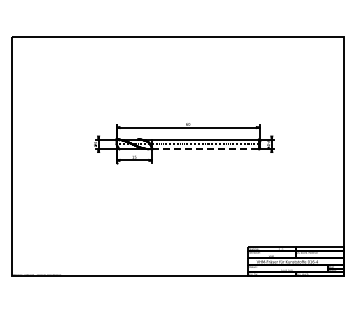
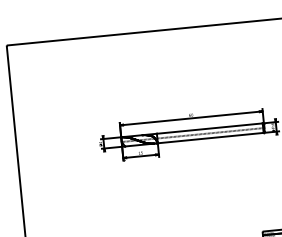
line: (205, 149) -> (210, 138), dashed -> solid

